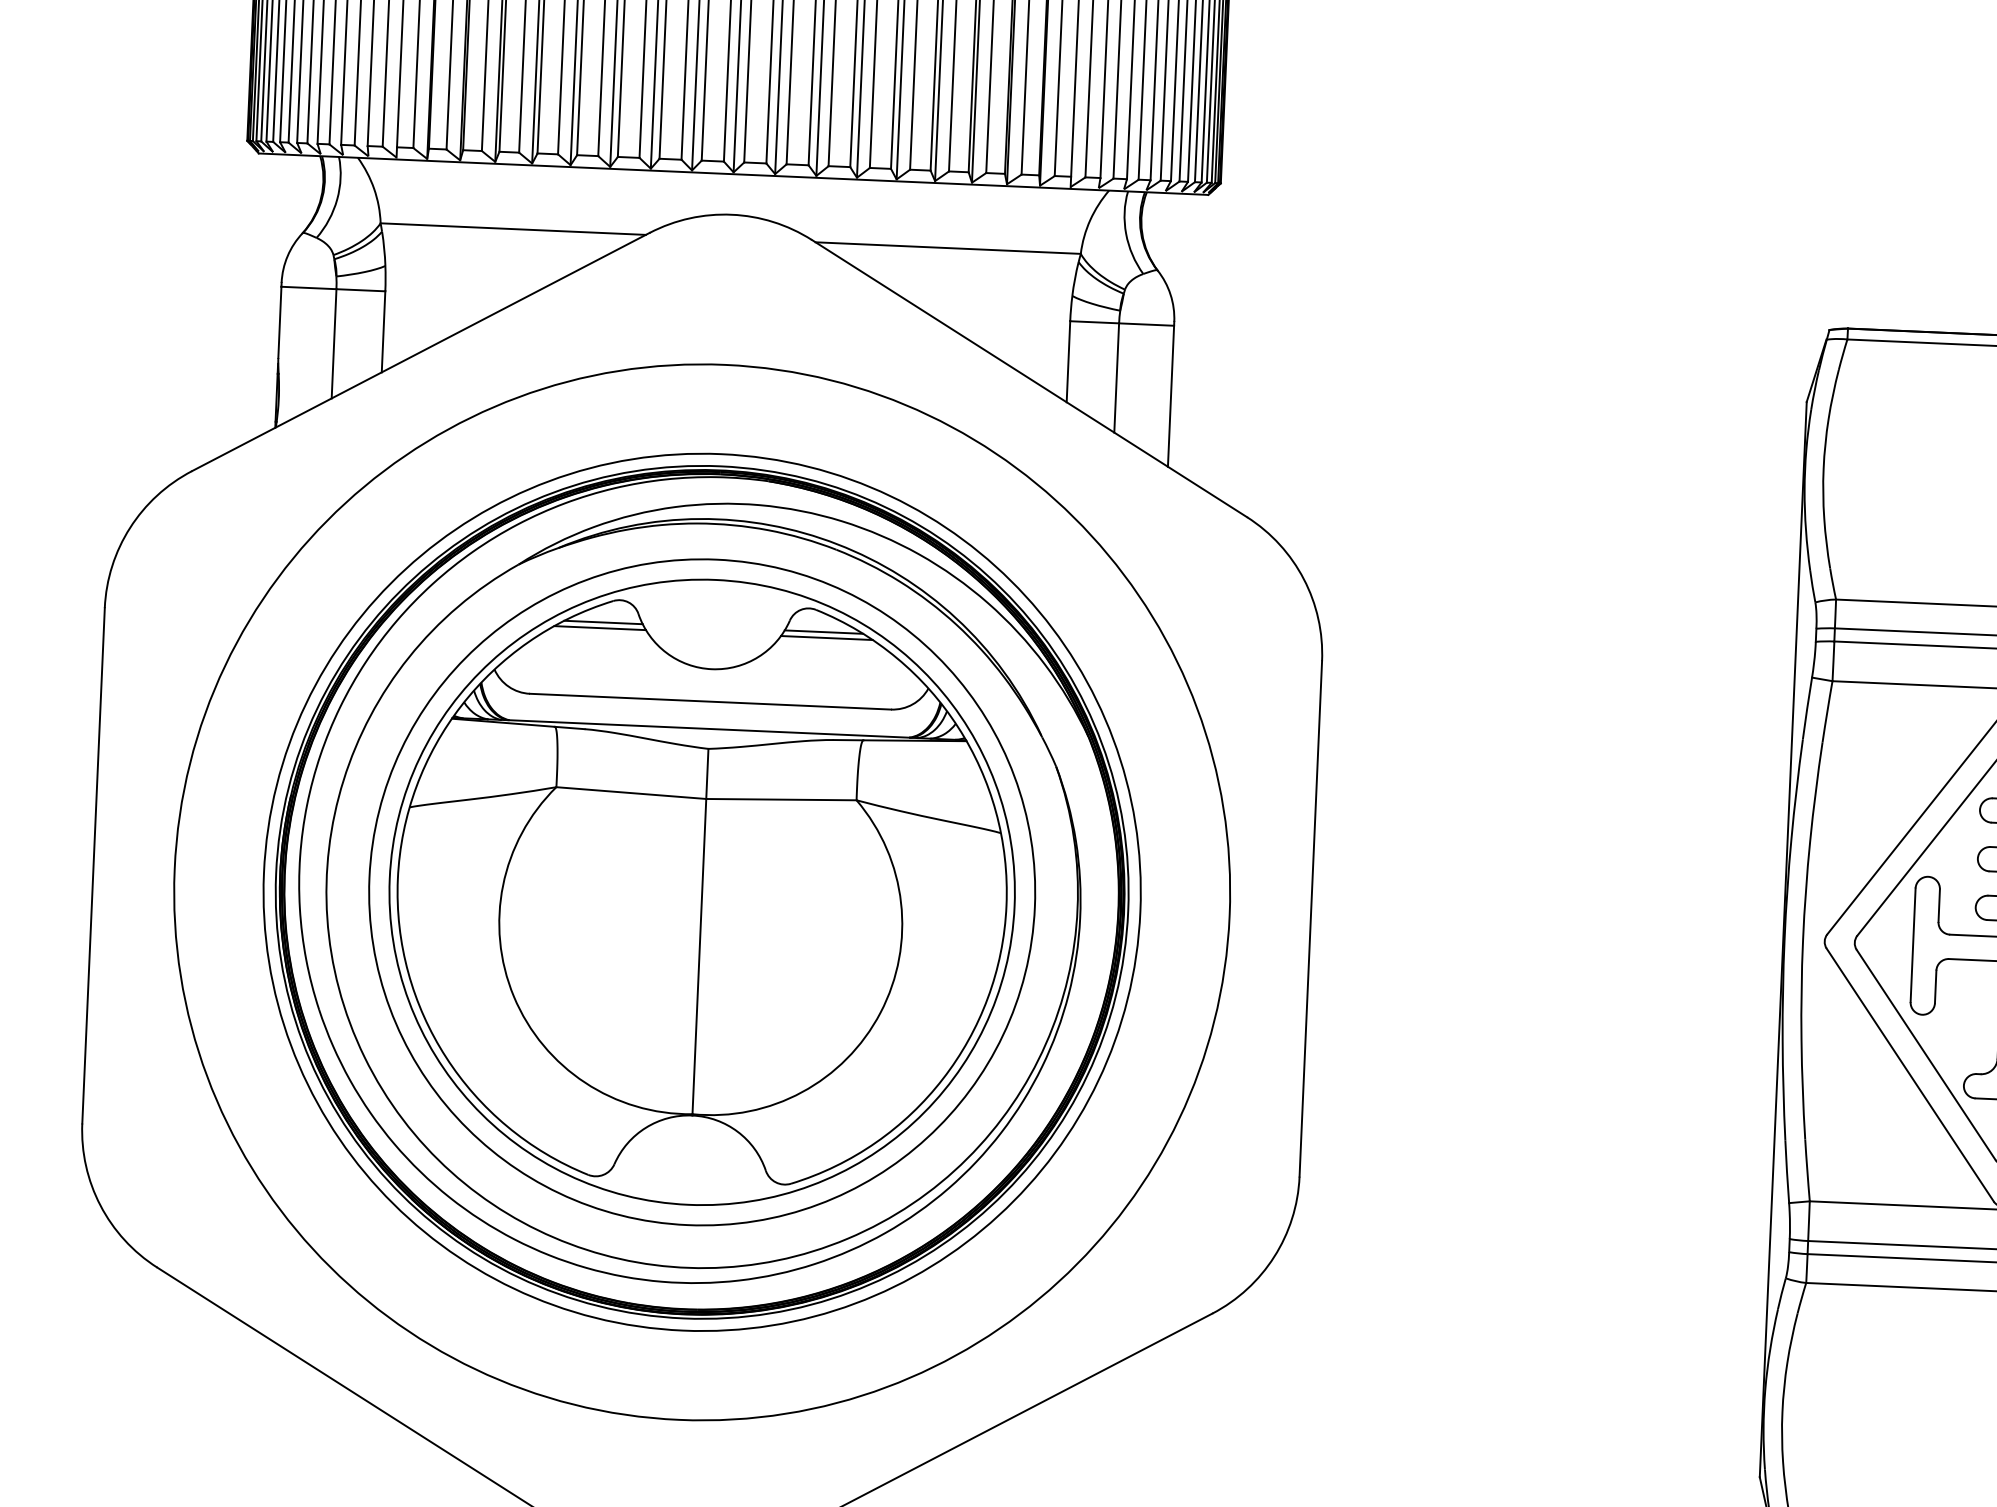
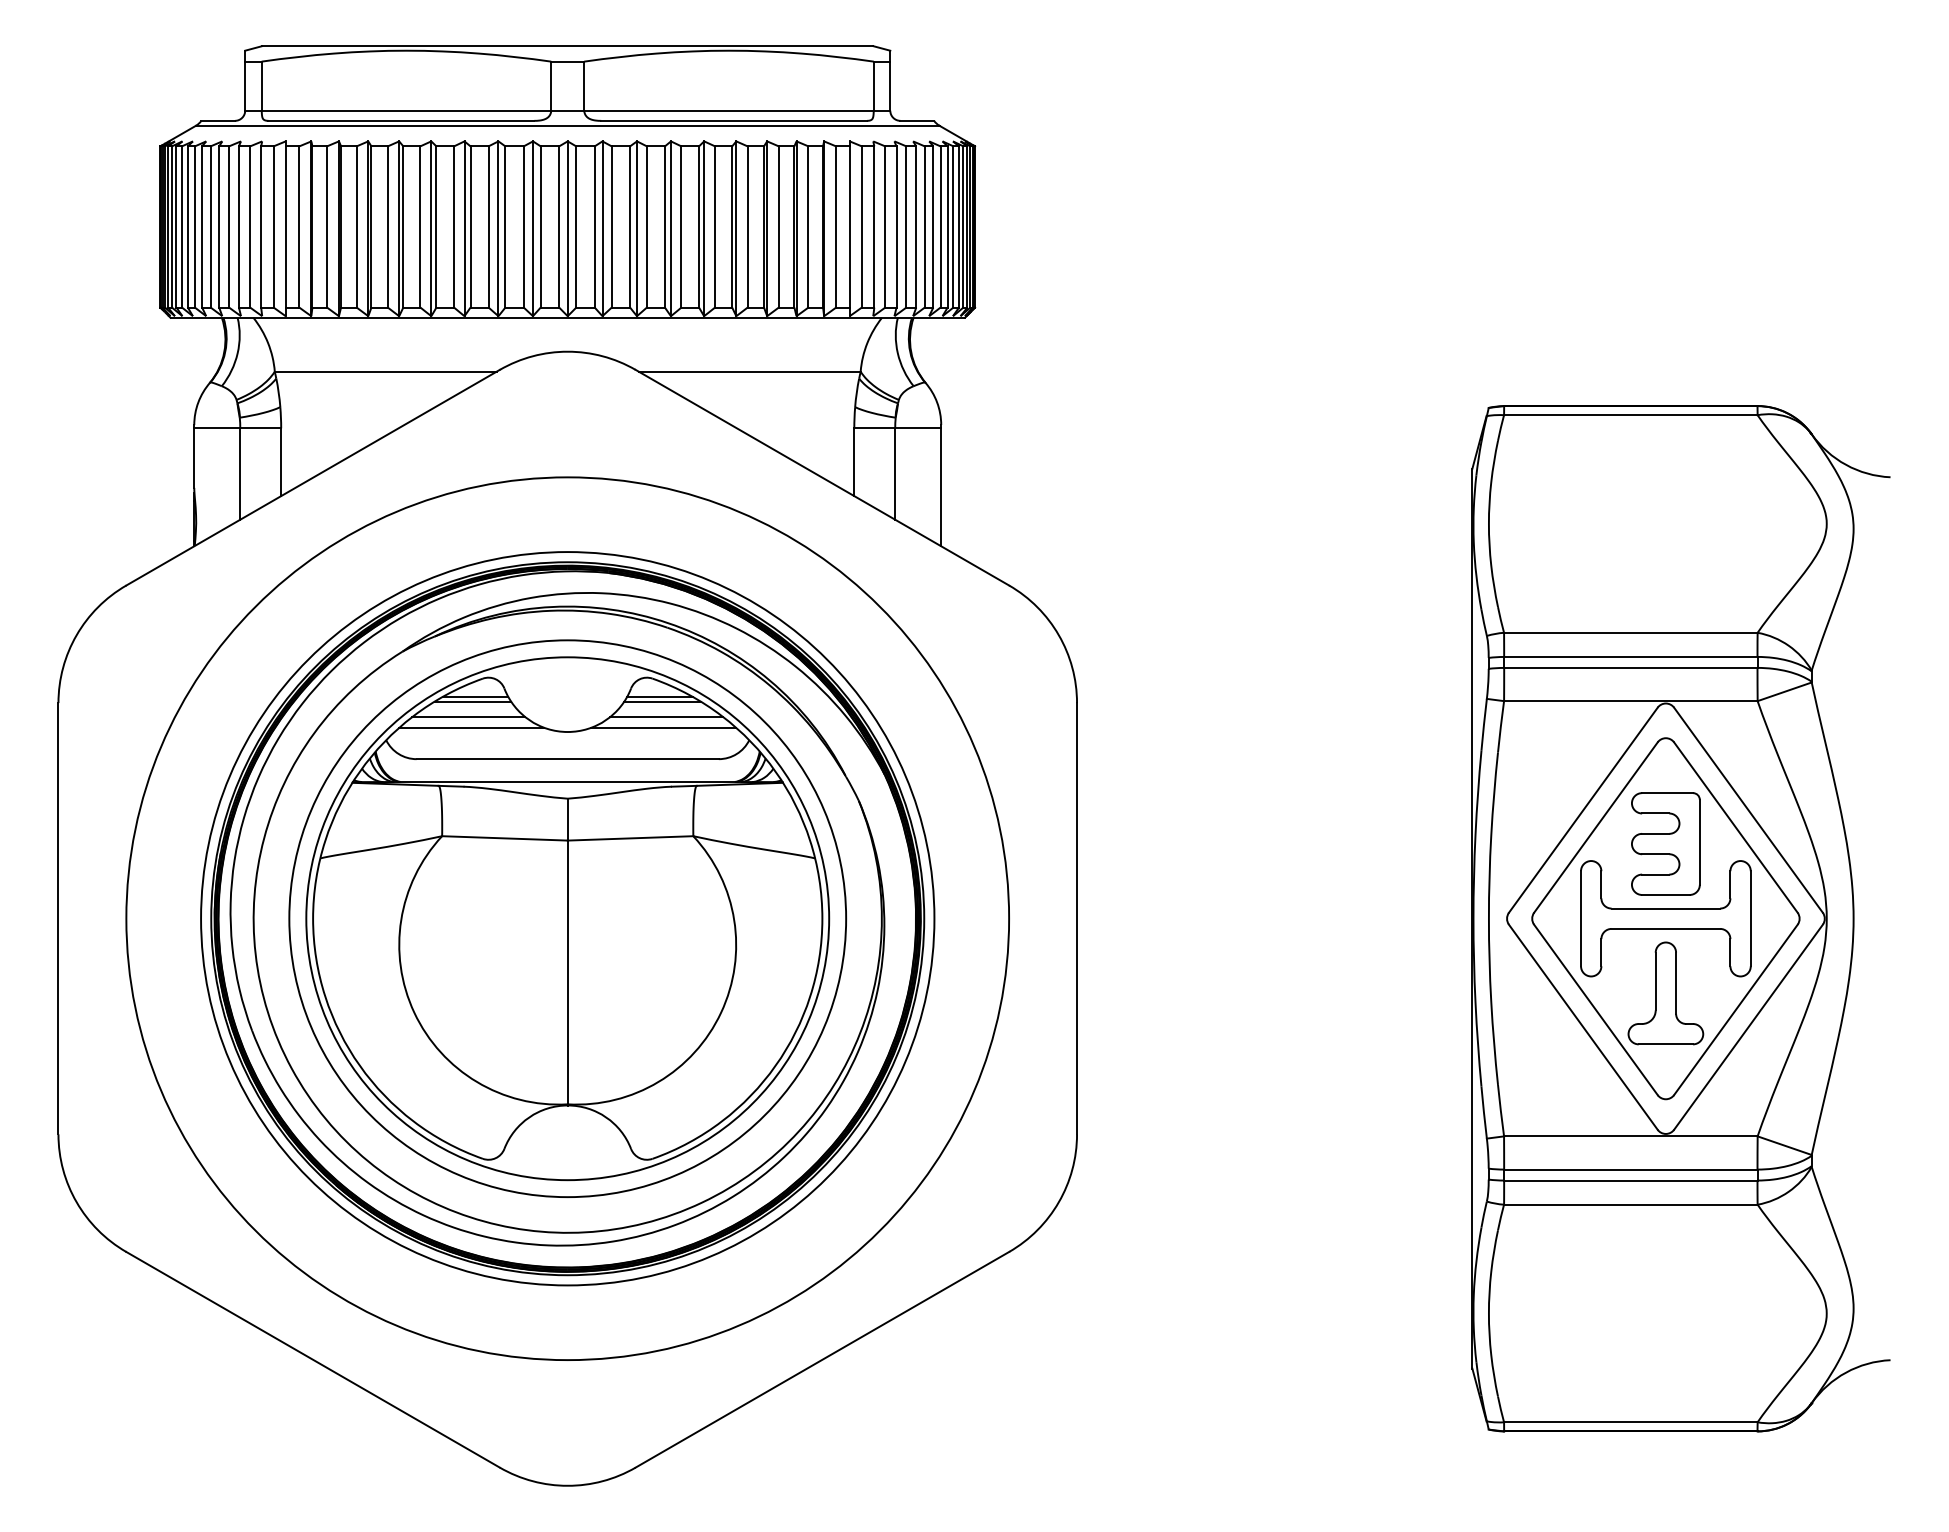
line: (594, 646) -> (468, 717), added
line: (830, 657) -> (666, 717), added
line: (597, 658) -> (471, 727), added
line: (826, 668) -> (663, 727), added

